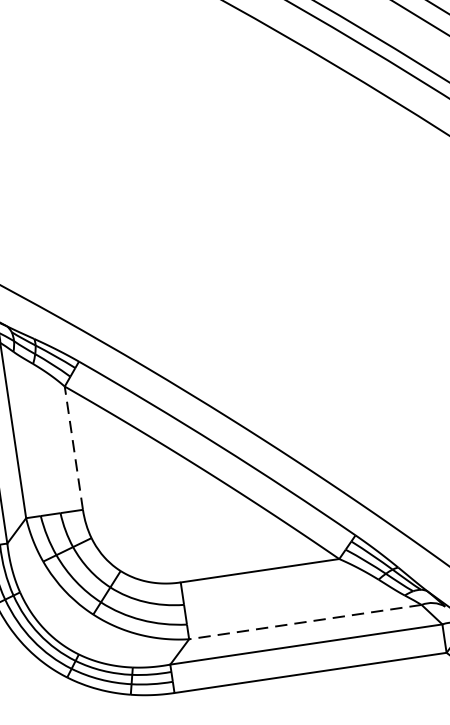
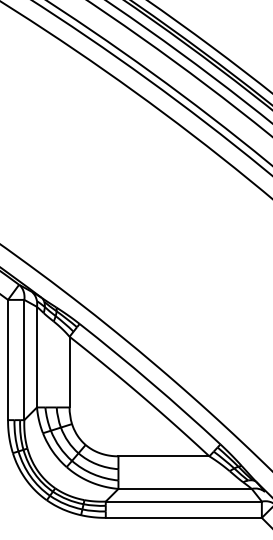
line: (73, 447) -> (69, 371), dashed -> solid
line: (305, 621) -> (185, 488), dashed -> solid

